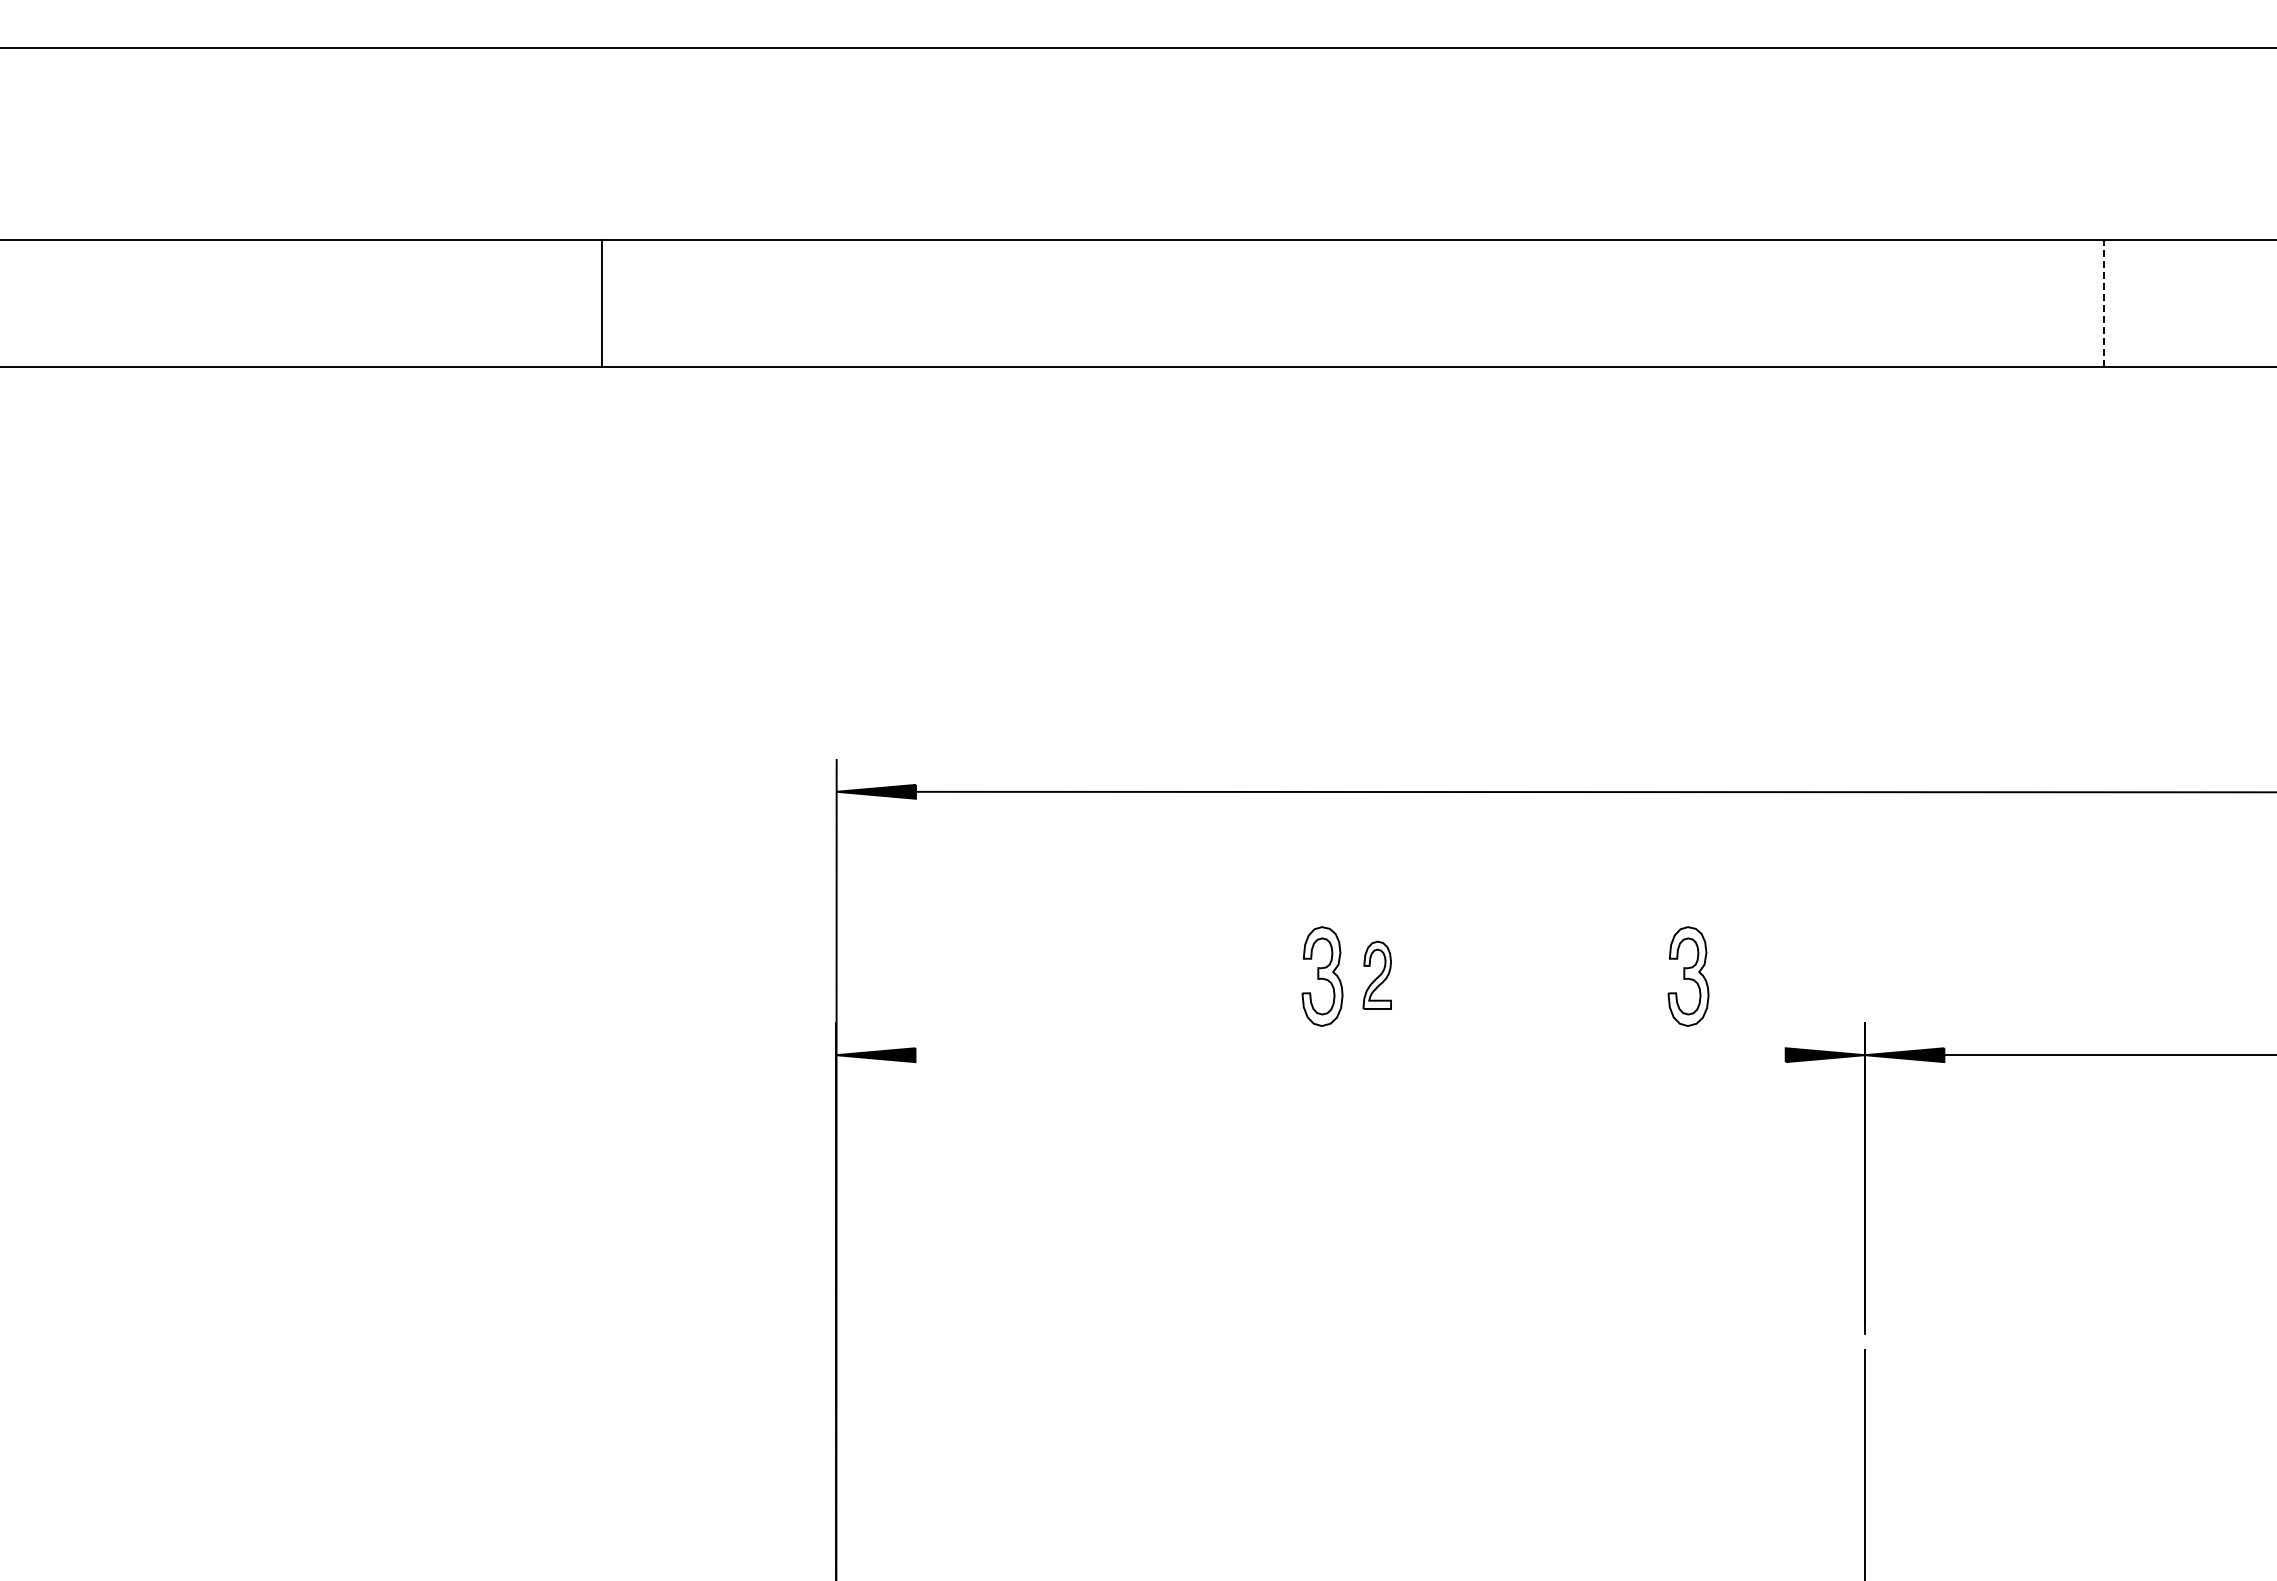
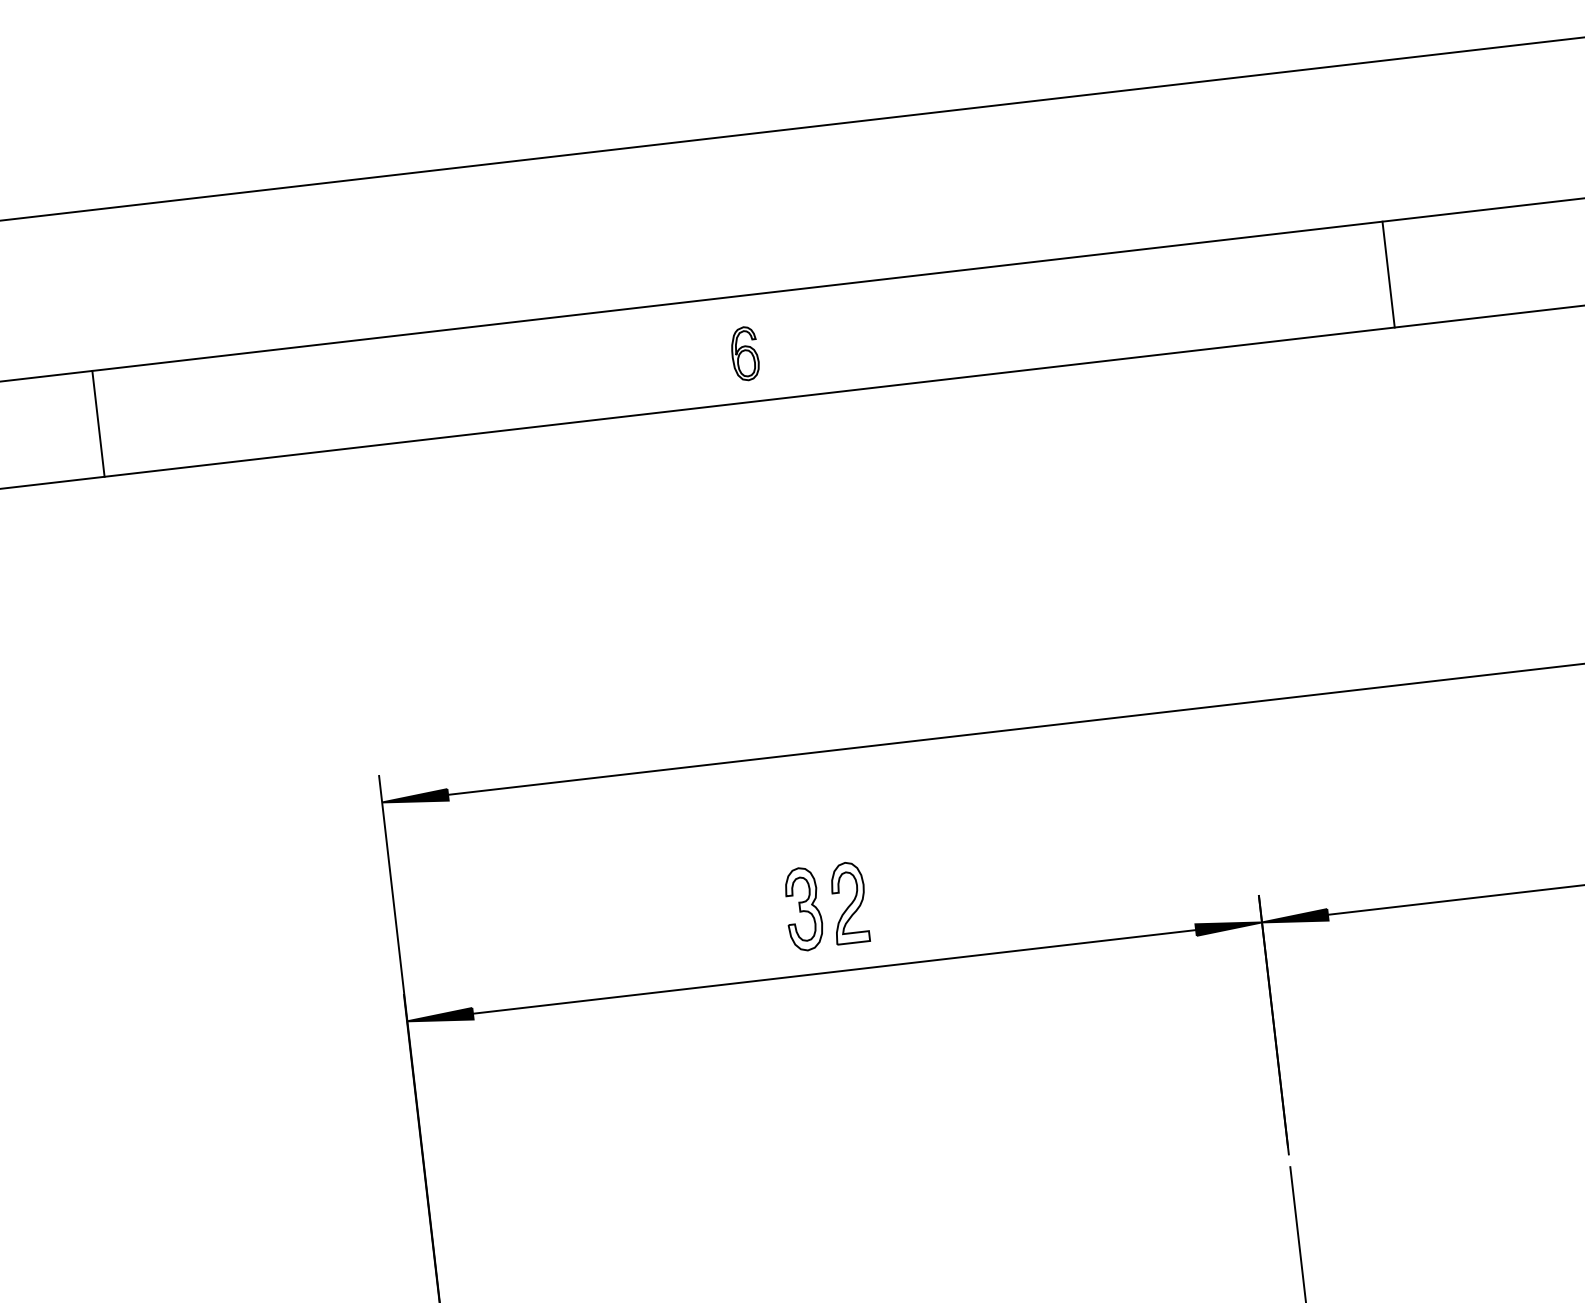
line: (601, 302) -> (98, 423), moved
line: (2104, 303) -> (1388, 274), dashed -> solid
part: (1329, 308) -> (745, 353), added
part: (1376, 975) -> (848, 903), size x1.43
part: (1688, 976) -> (1107, 874), removed
line: (1350, 1055) -> (834, 972), added

